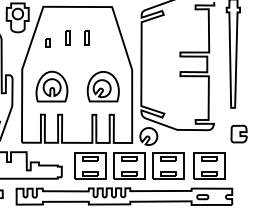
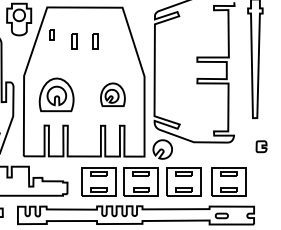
part: (47, 42) -> (51, 34), moved
part: (102, 86) -> (112, 94), size x0.7
part: (238, 133) -> (261, 146), size x0.6

